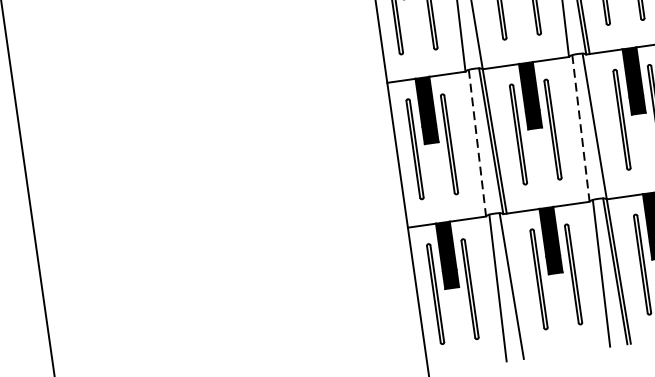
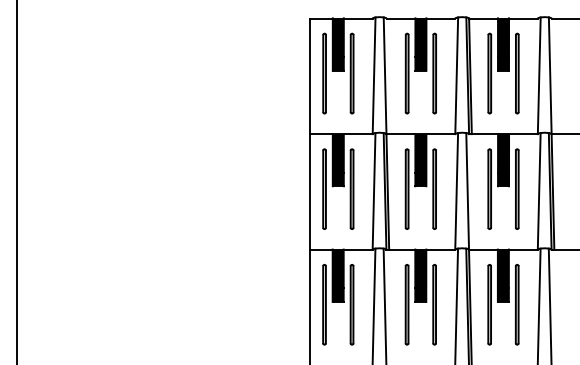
line: (580, 128) -> (456, 191), dashed -> solid
line: (478, 143) -> (374, 191), dashed -> solid

